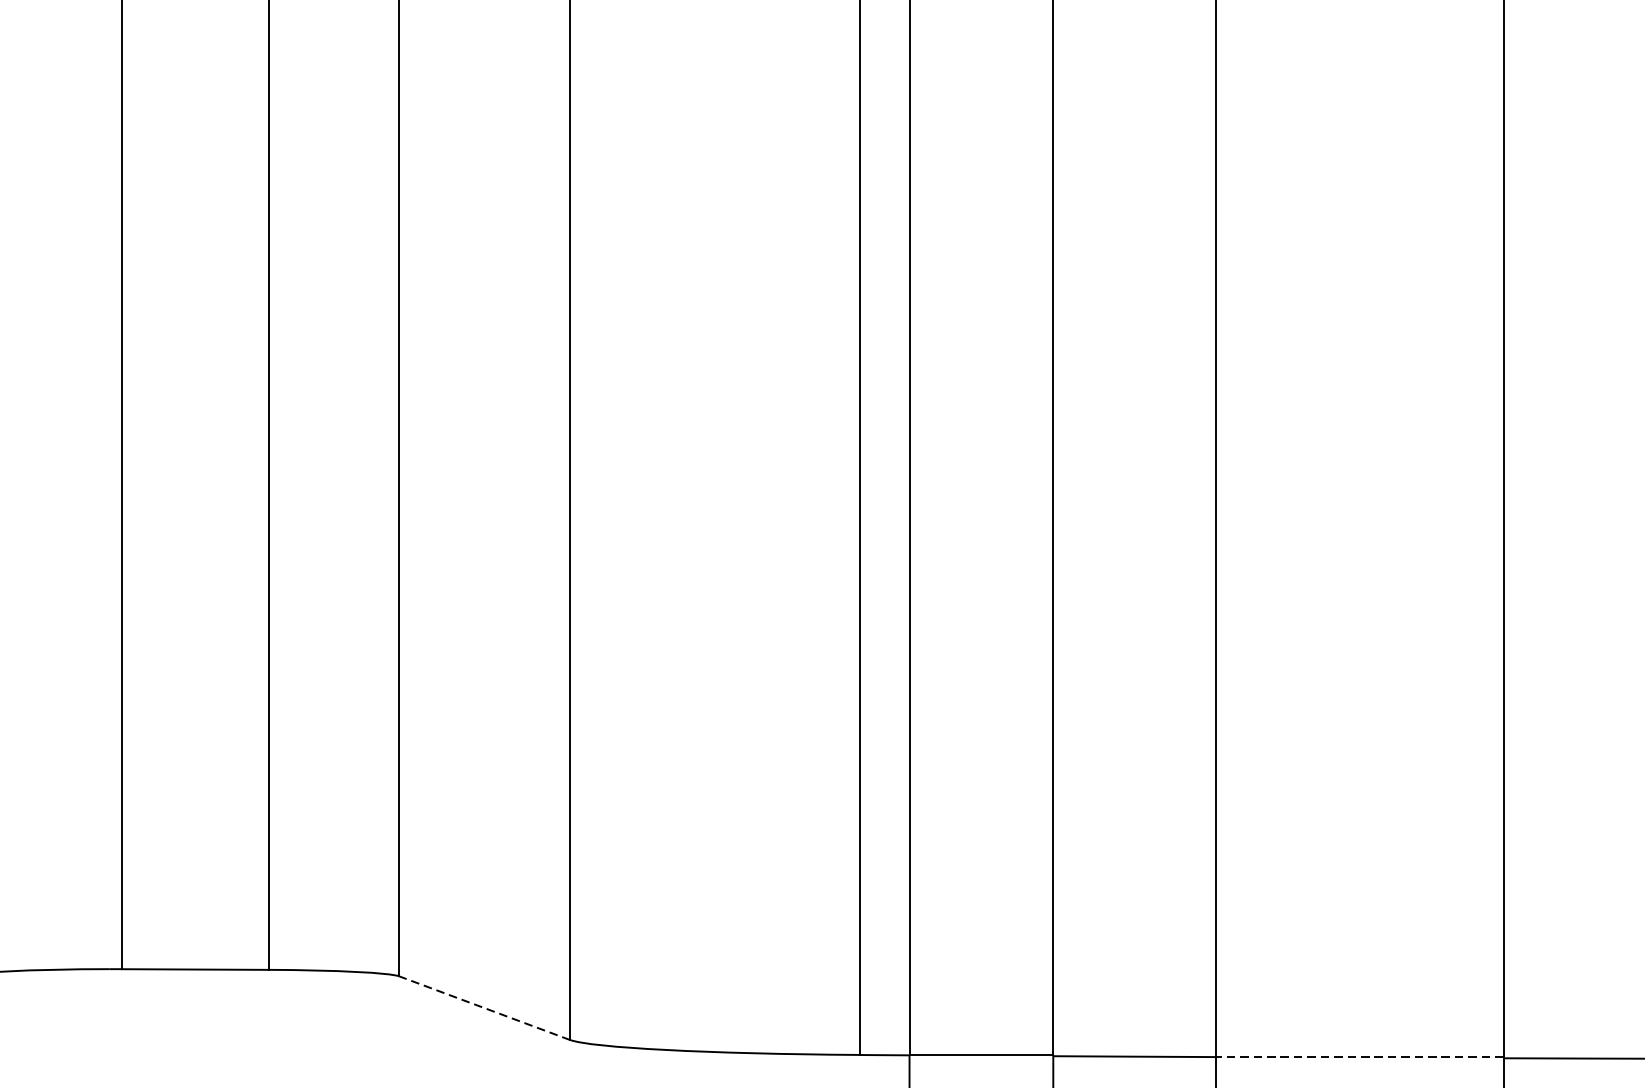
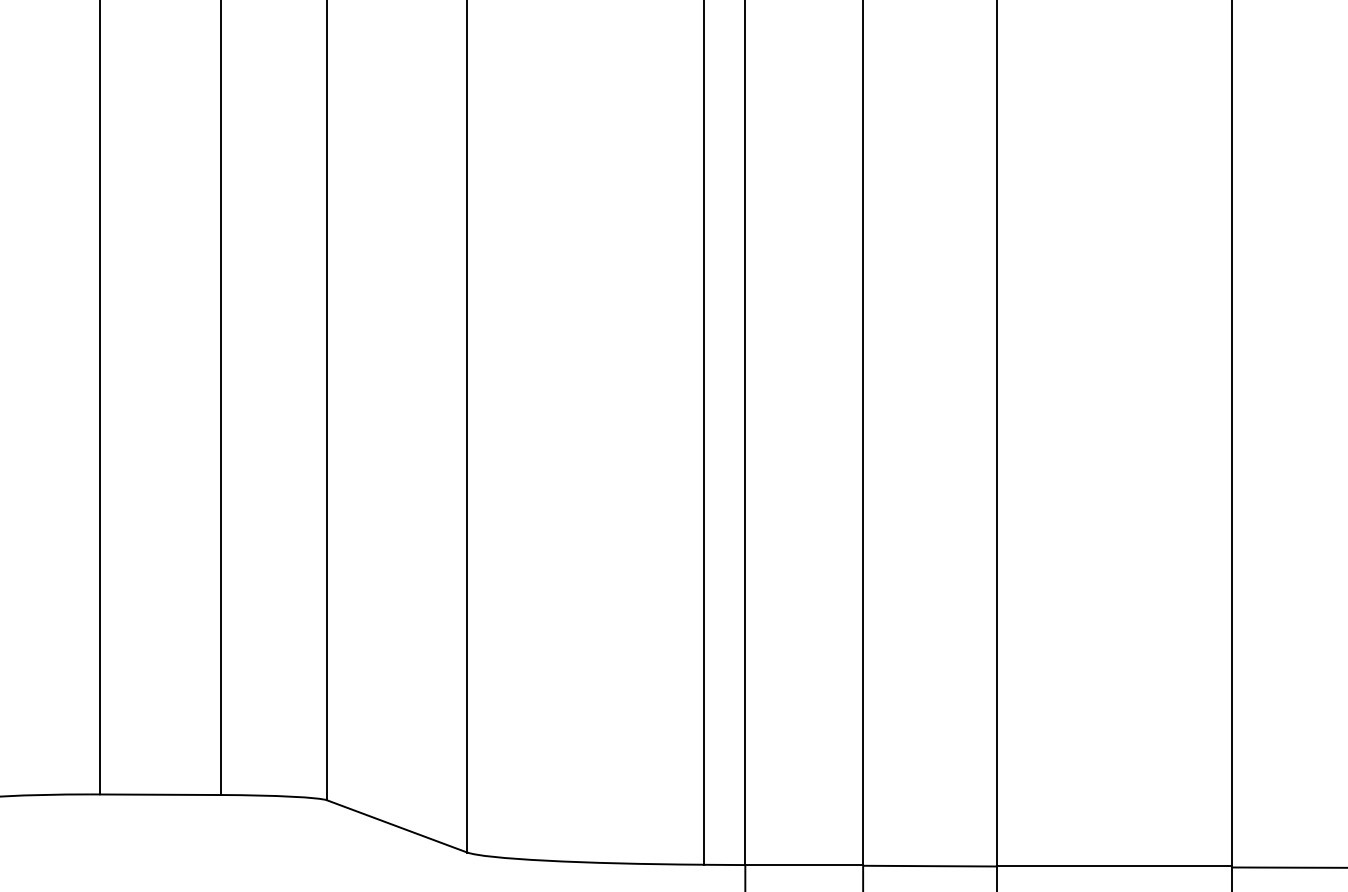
line: (485, 1008) -> (397, 826), dashed -> solid
line: (1359, 1057) -> (1114, 866), dashed -> solid

